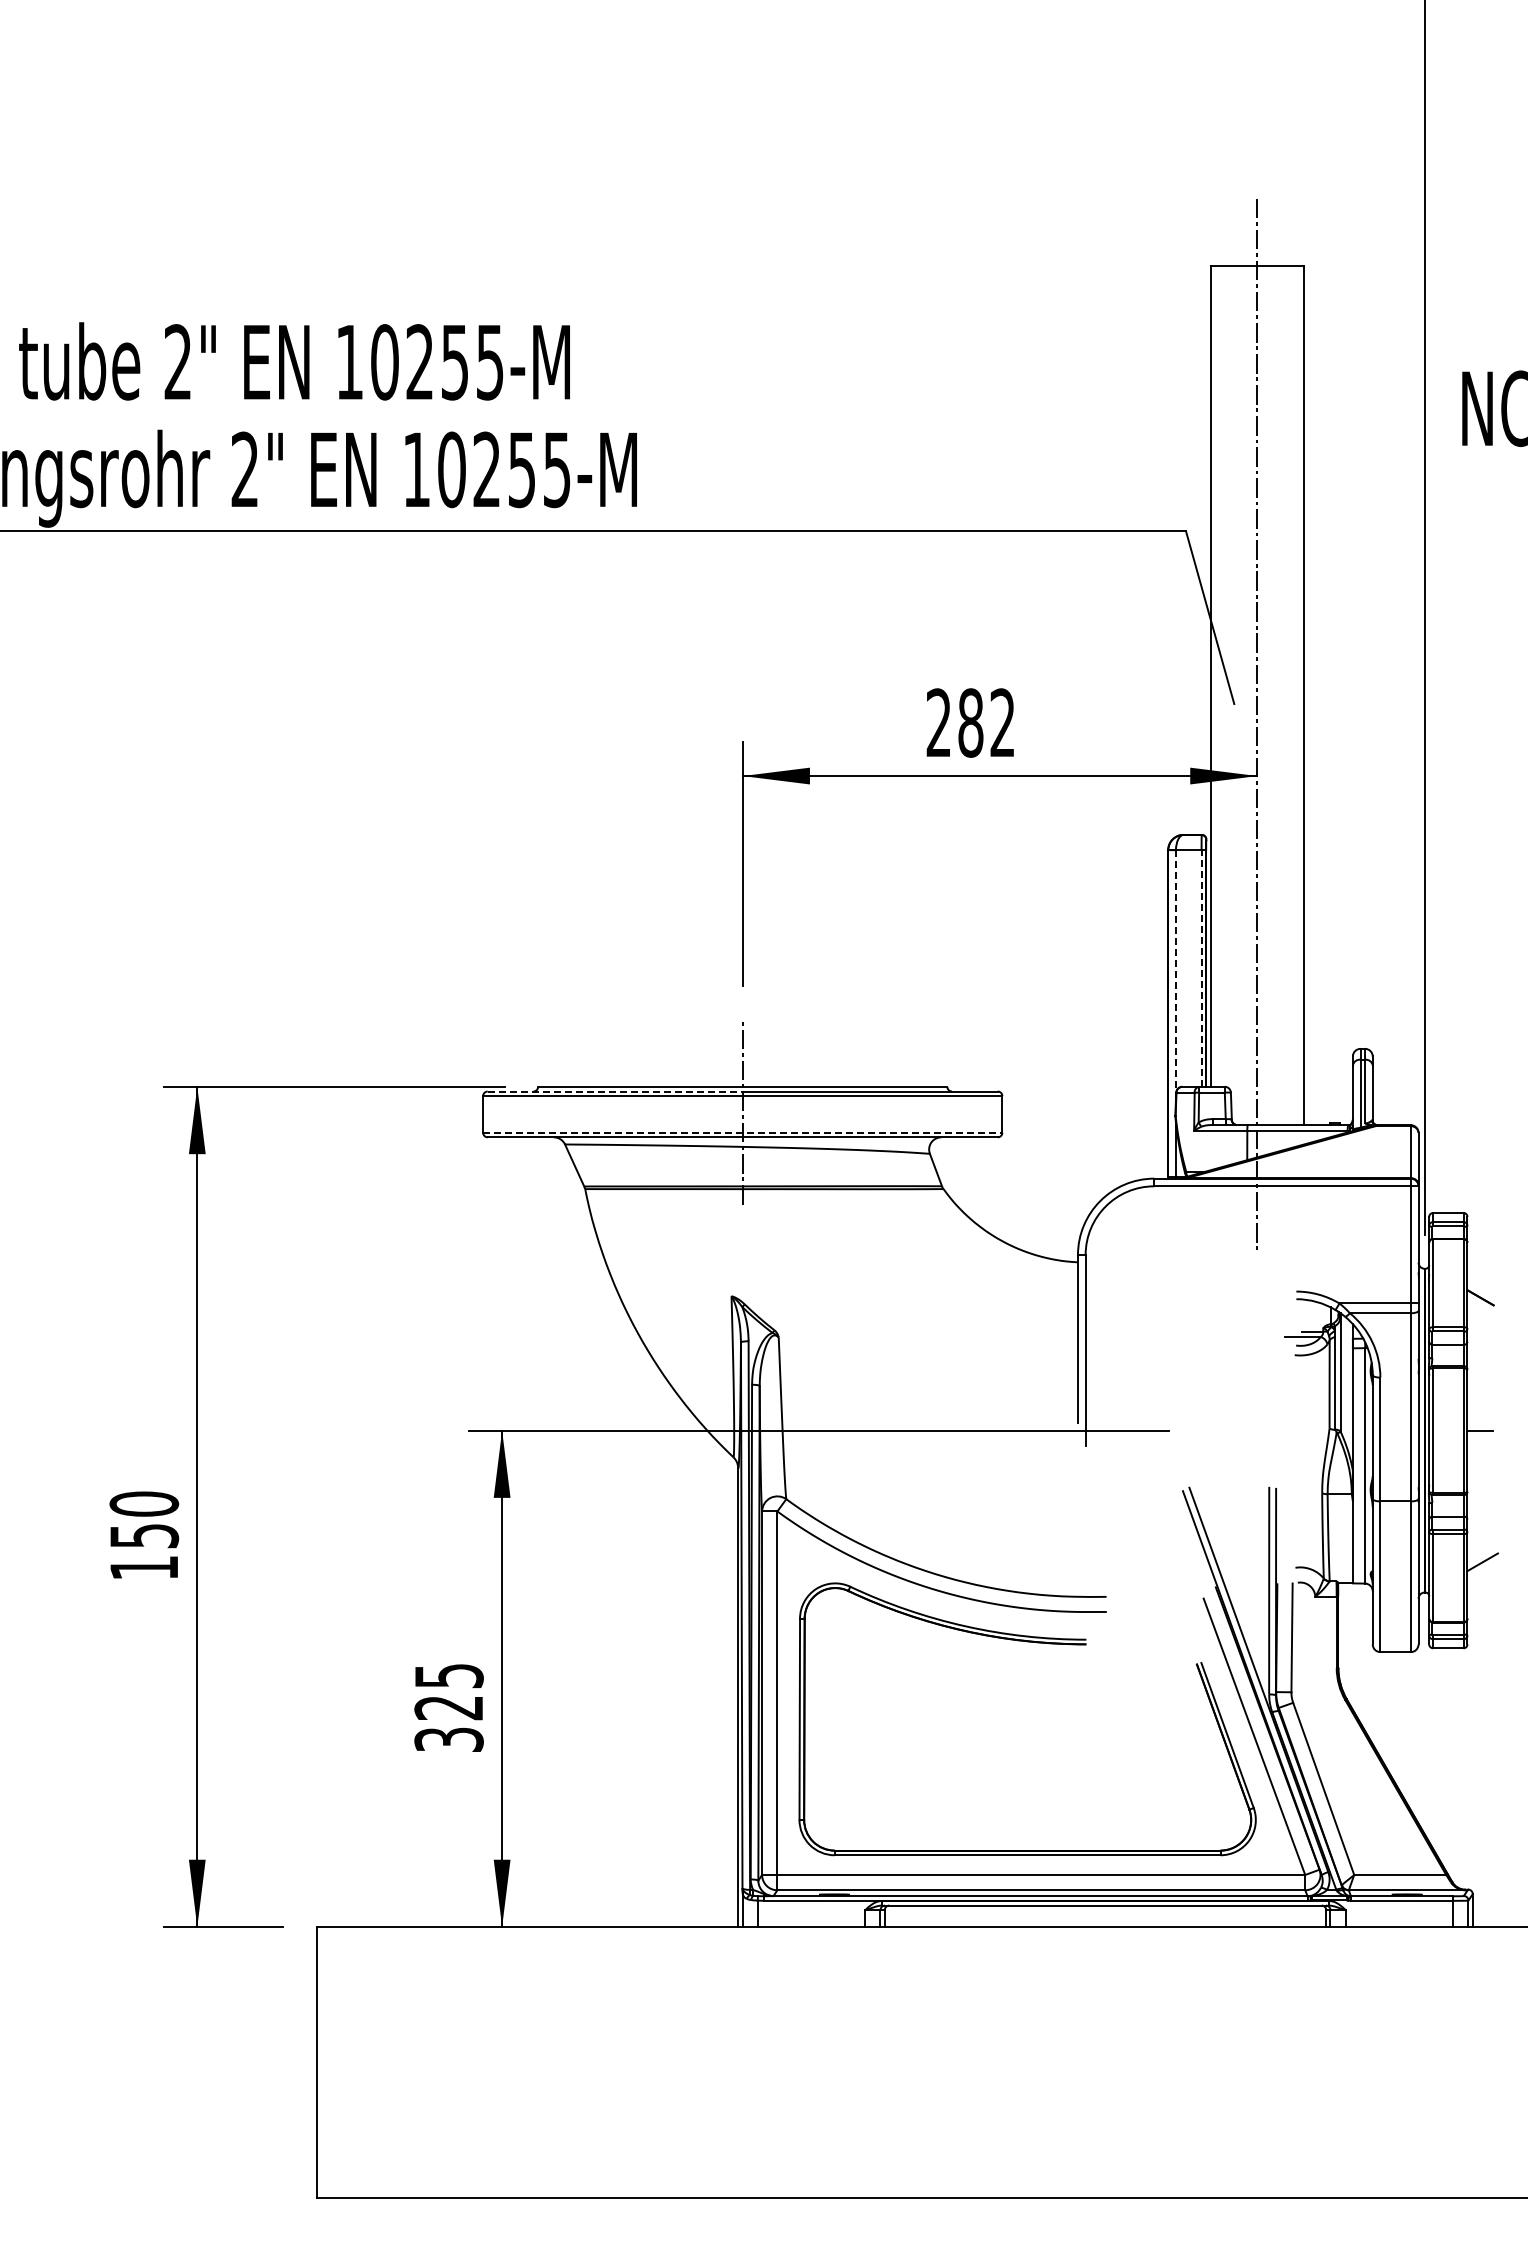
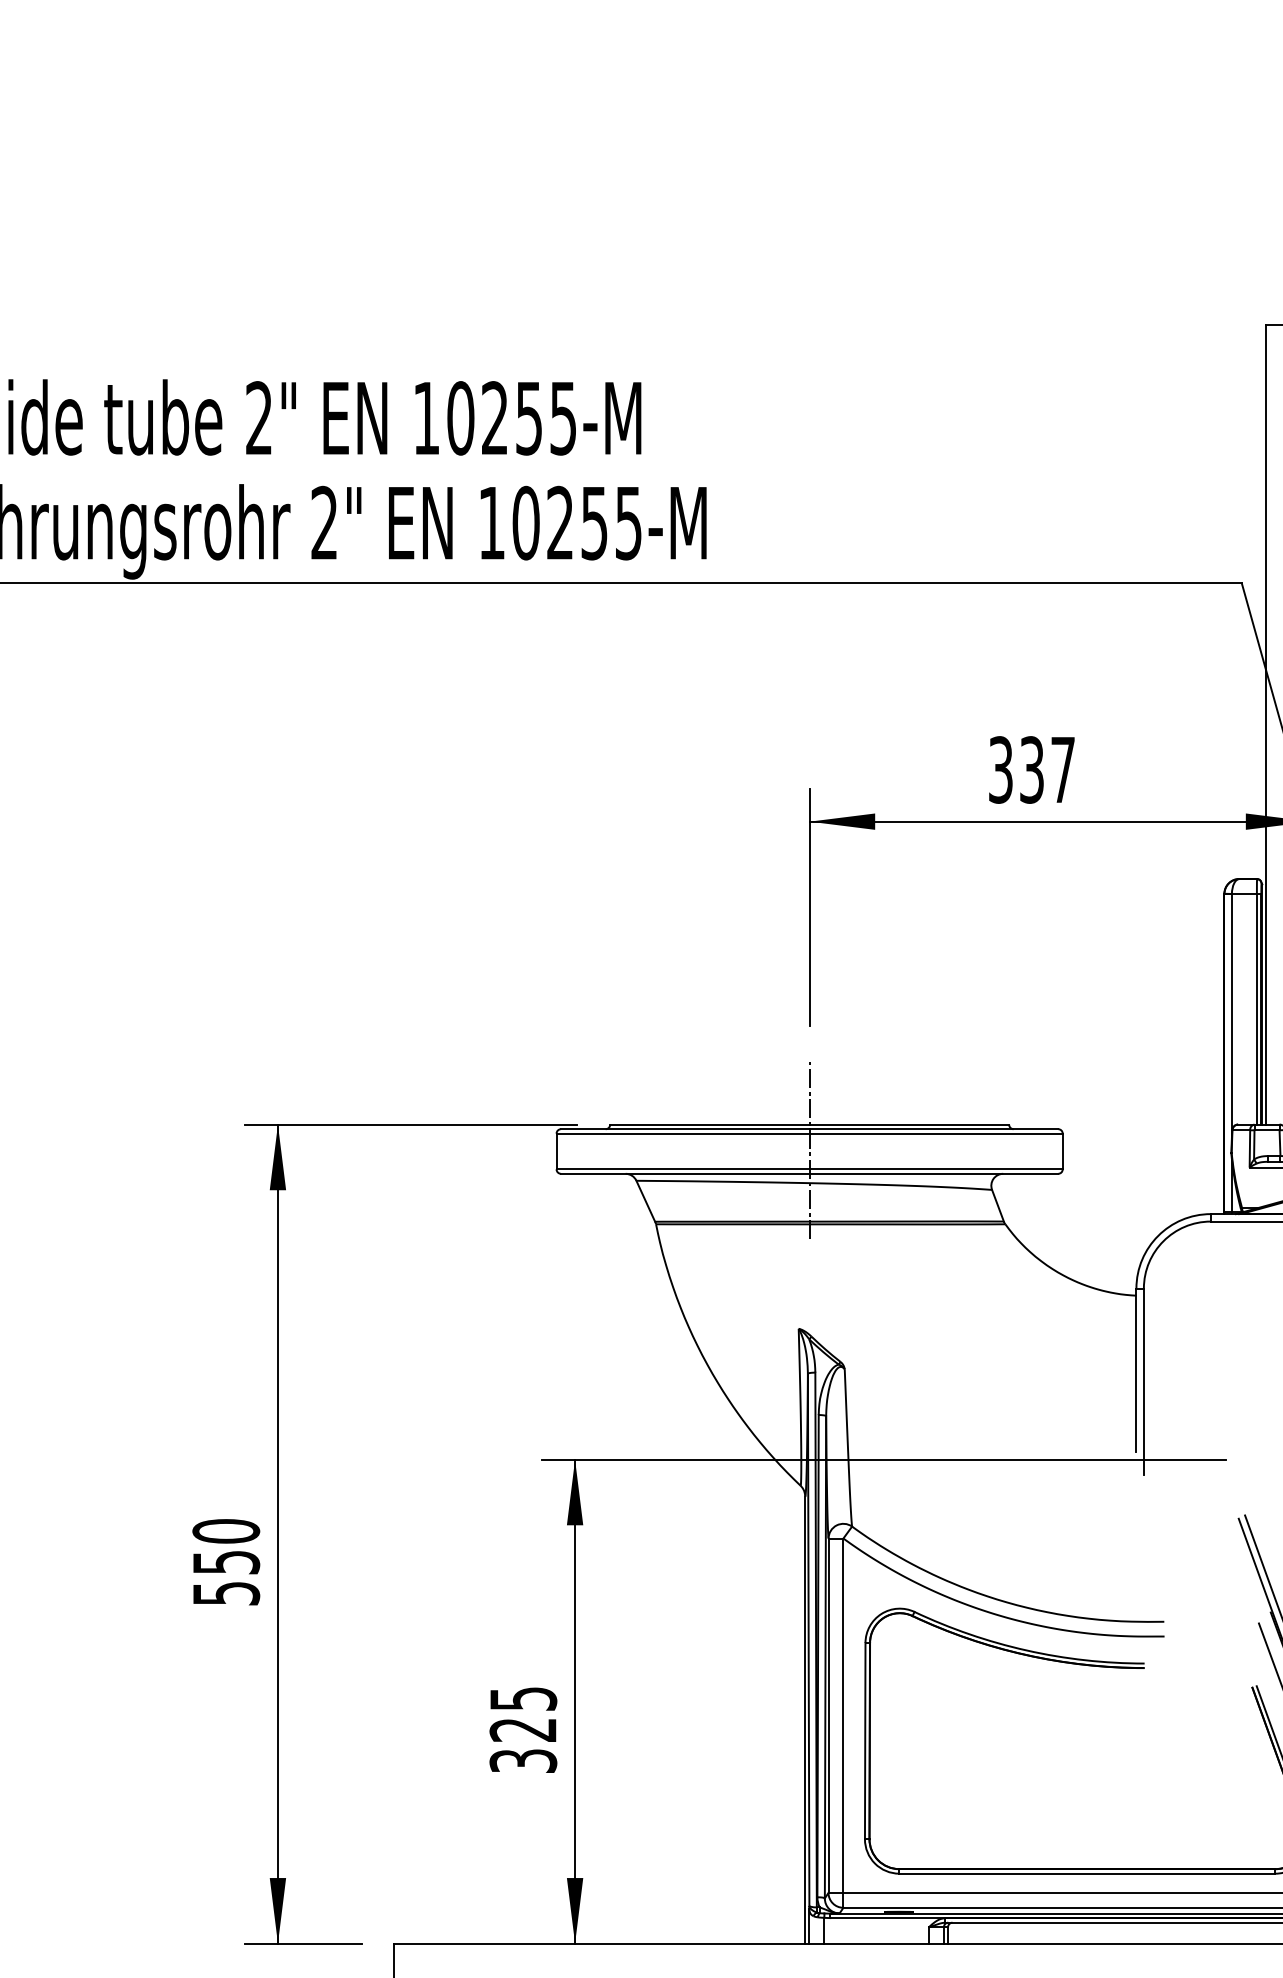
text: (970, 722) -> (1031, 769), 282 -> 337
line: (1201, 968) -> (1256, 1009), dashed -> solid
line: (1175, 975) -> (1231, 1016), dashed -> solid
line: (615, 1091) -> (685, 1129), dashed -> solid
line: (742, 1132) -> (809, 1169), dashed -> solid
text: (144, 1567) -> (226, 1593), 150 -> 550

